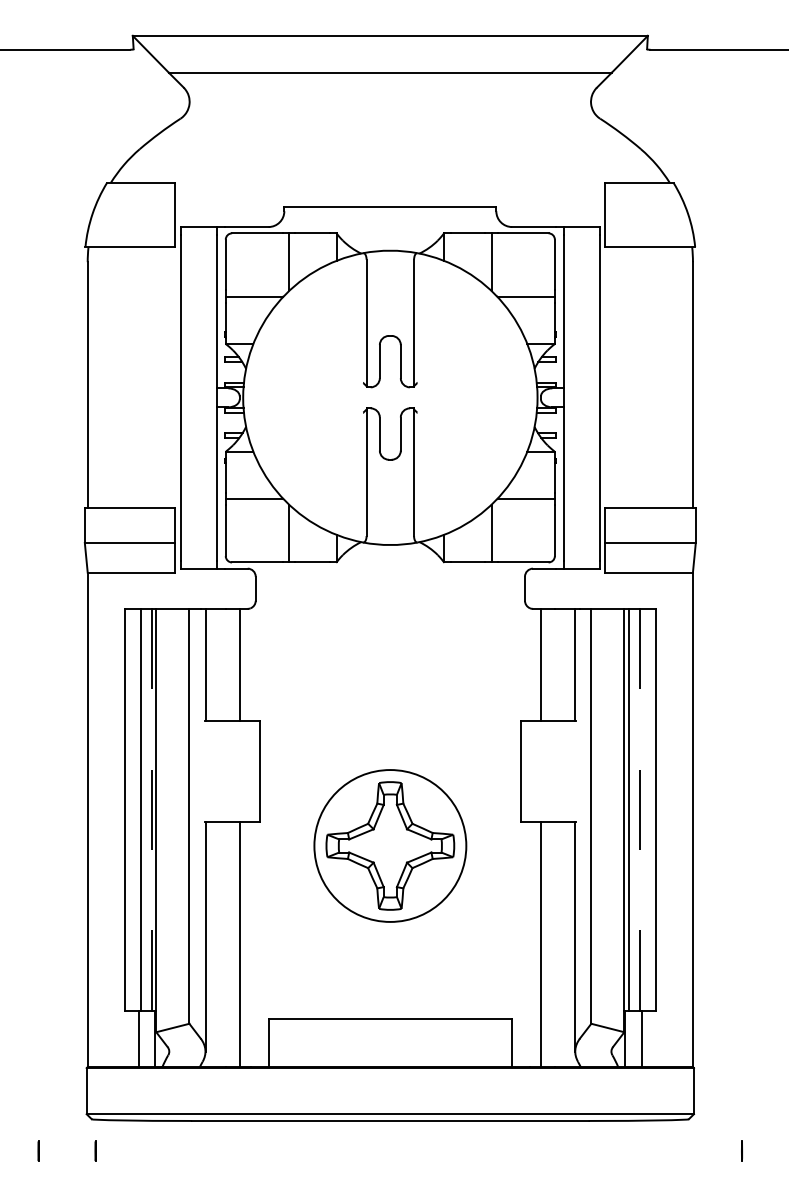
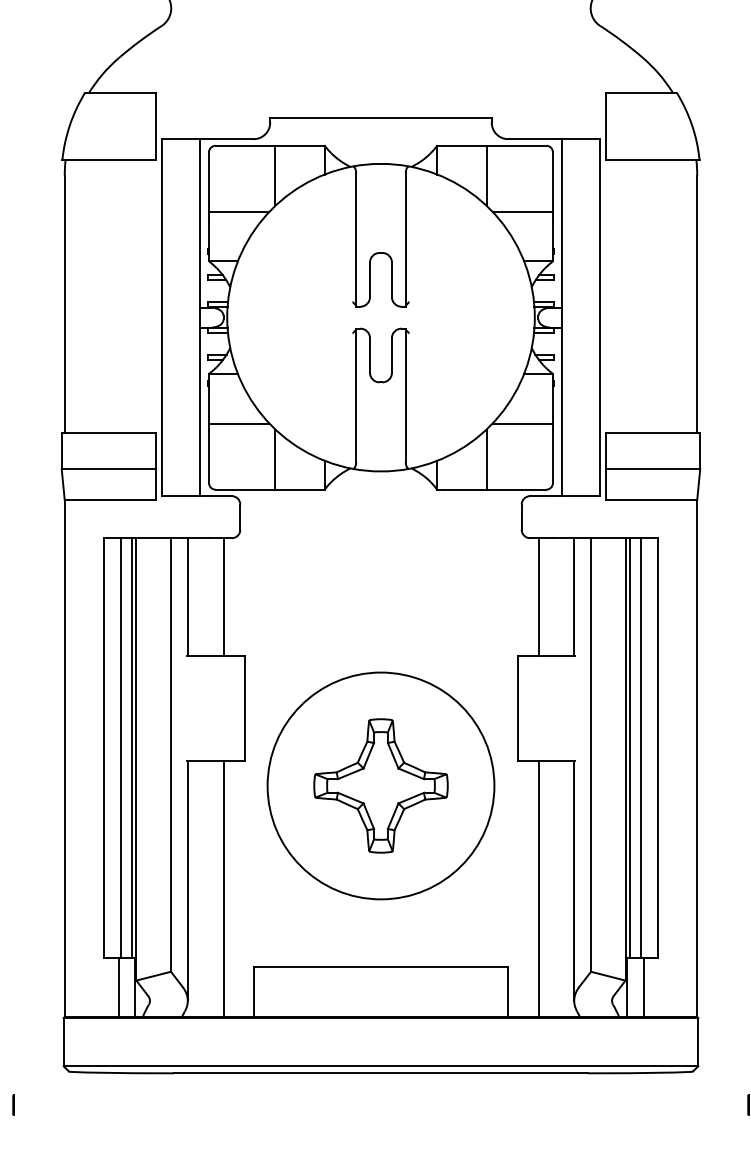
line: (151, 809) -> (131, 747), dashed -> solid
line: (639, 809) -> (641, 747), dashed -> solid
circle: (389, 845) -> (380, 785), size x1.43
line: (95, 1150) -> (72, 1104), removed

